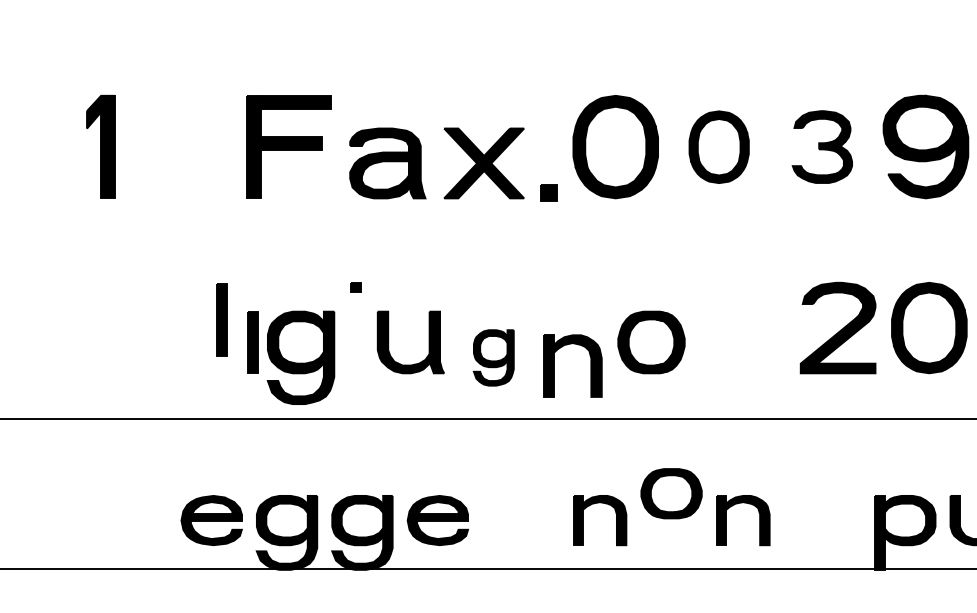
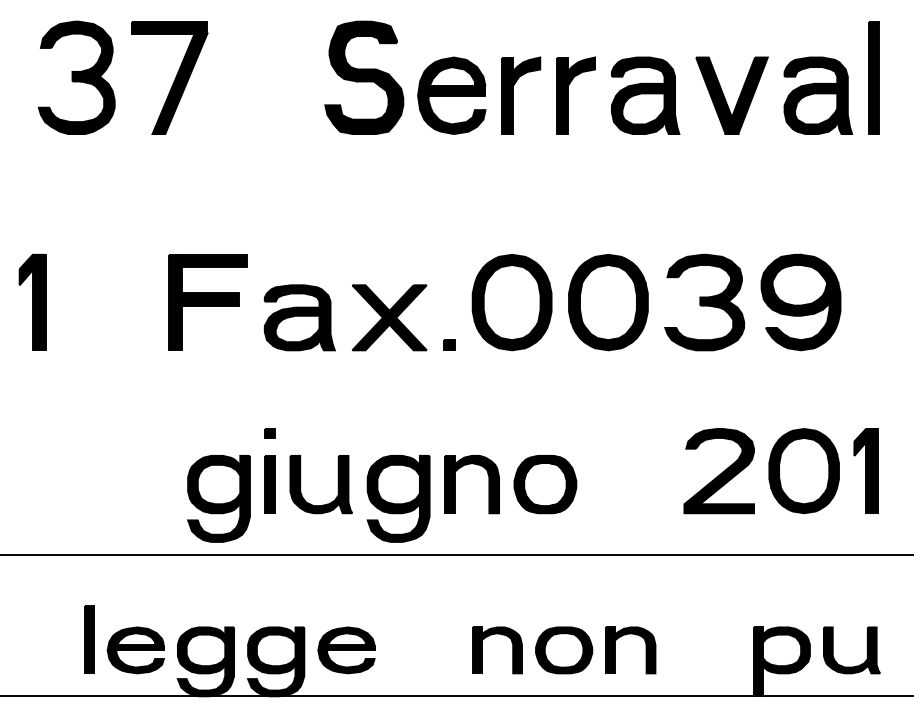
part: (719, 147) -> (608, 302), size x1.43
part: (822, 147) -> (704, 302), size x1.43
part: (548, 192) -> (449, 344), size x0.71
part: (222, 319) -> (89, 639), moved
part: (252, 342) -> (269, 484), moved
part: (493, 357) -> (398, 498), size x1.67
part: (554, 366) -> (455, 484), moved
part: (671, 493) -> (564, 650), moved

